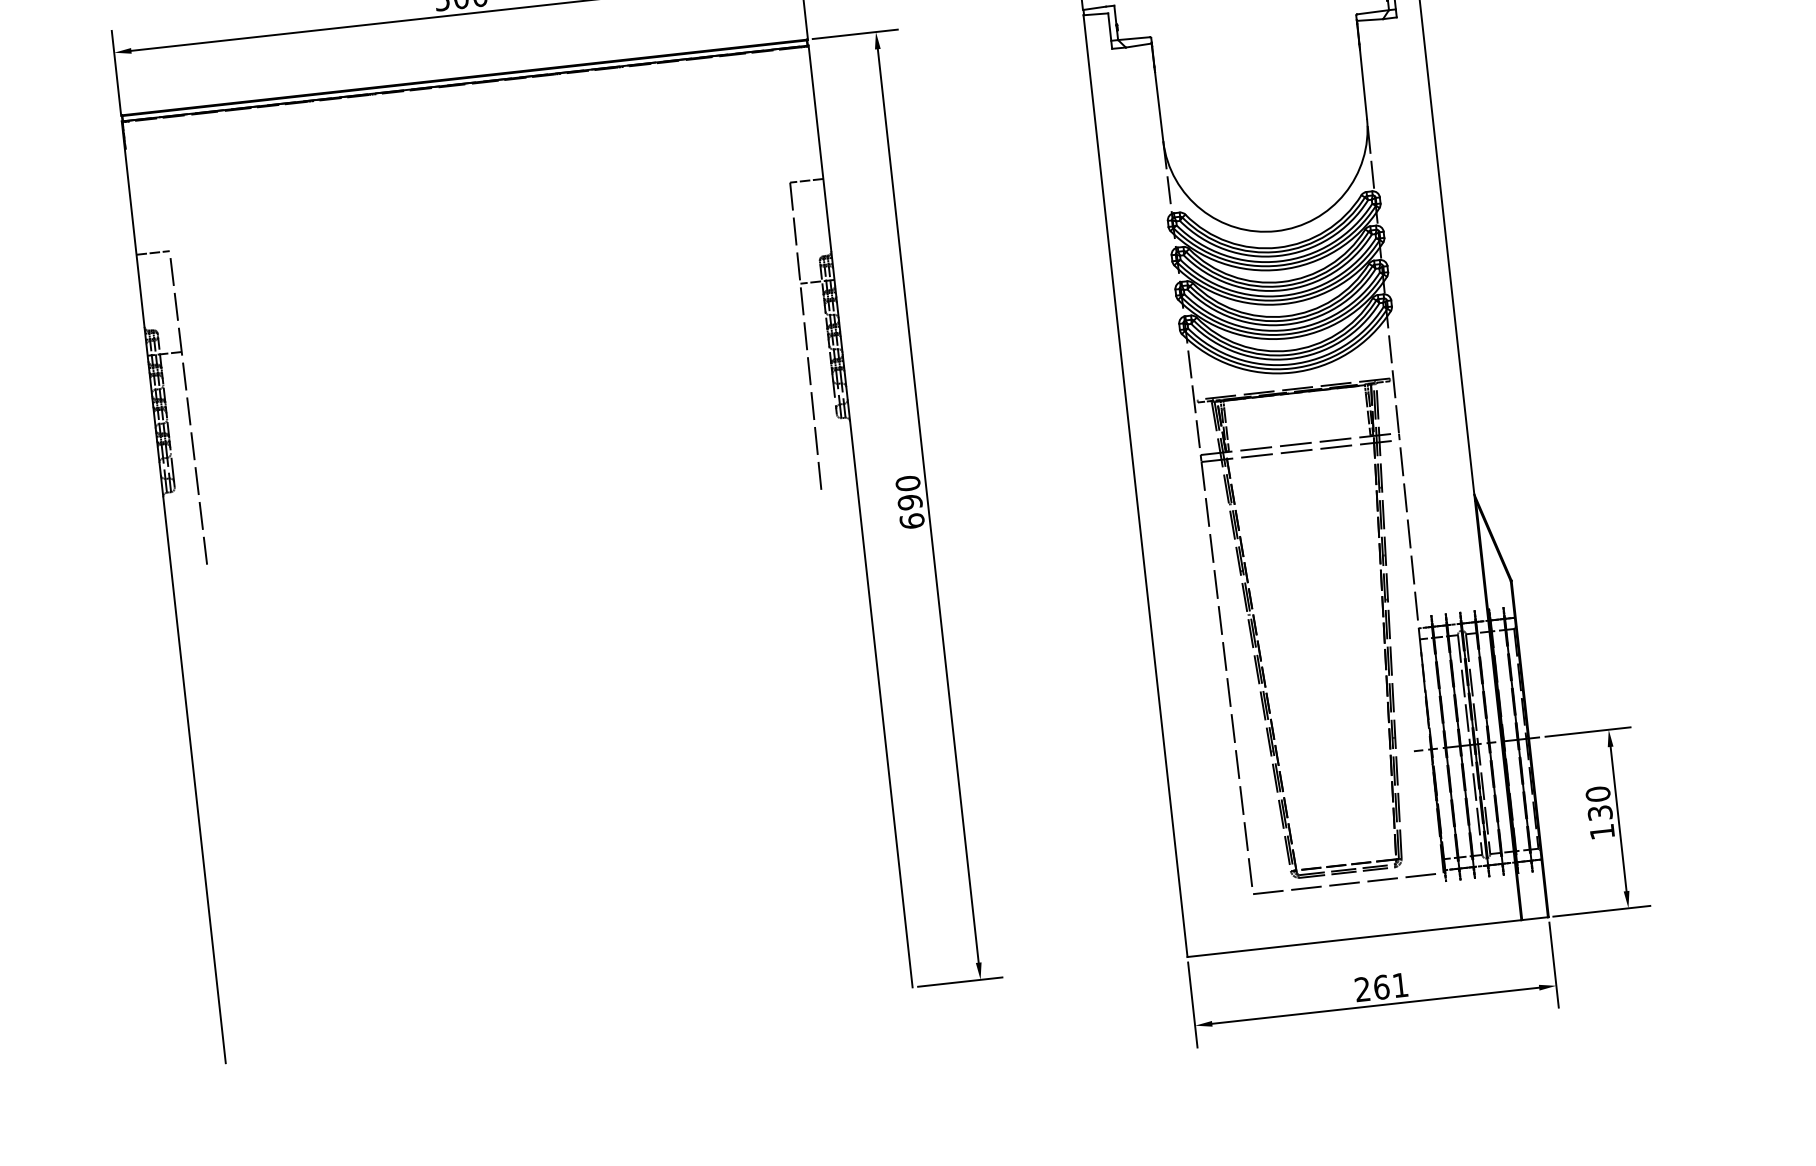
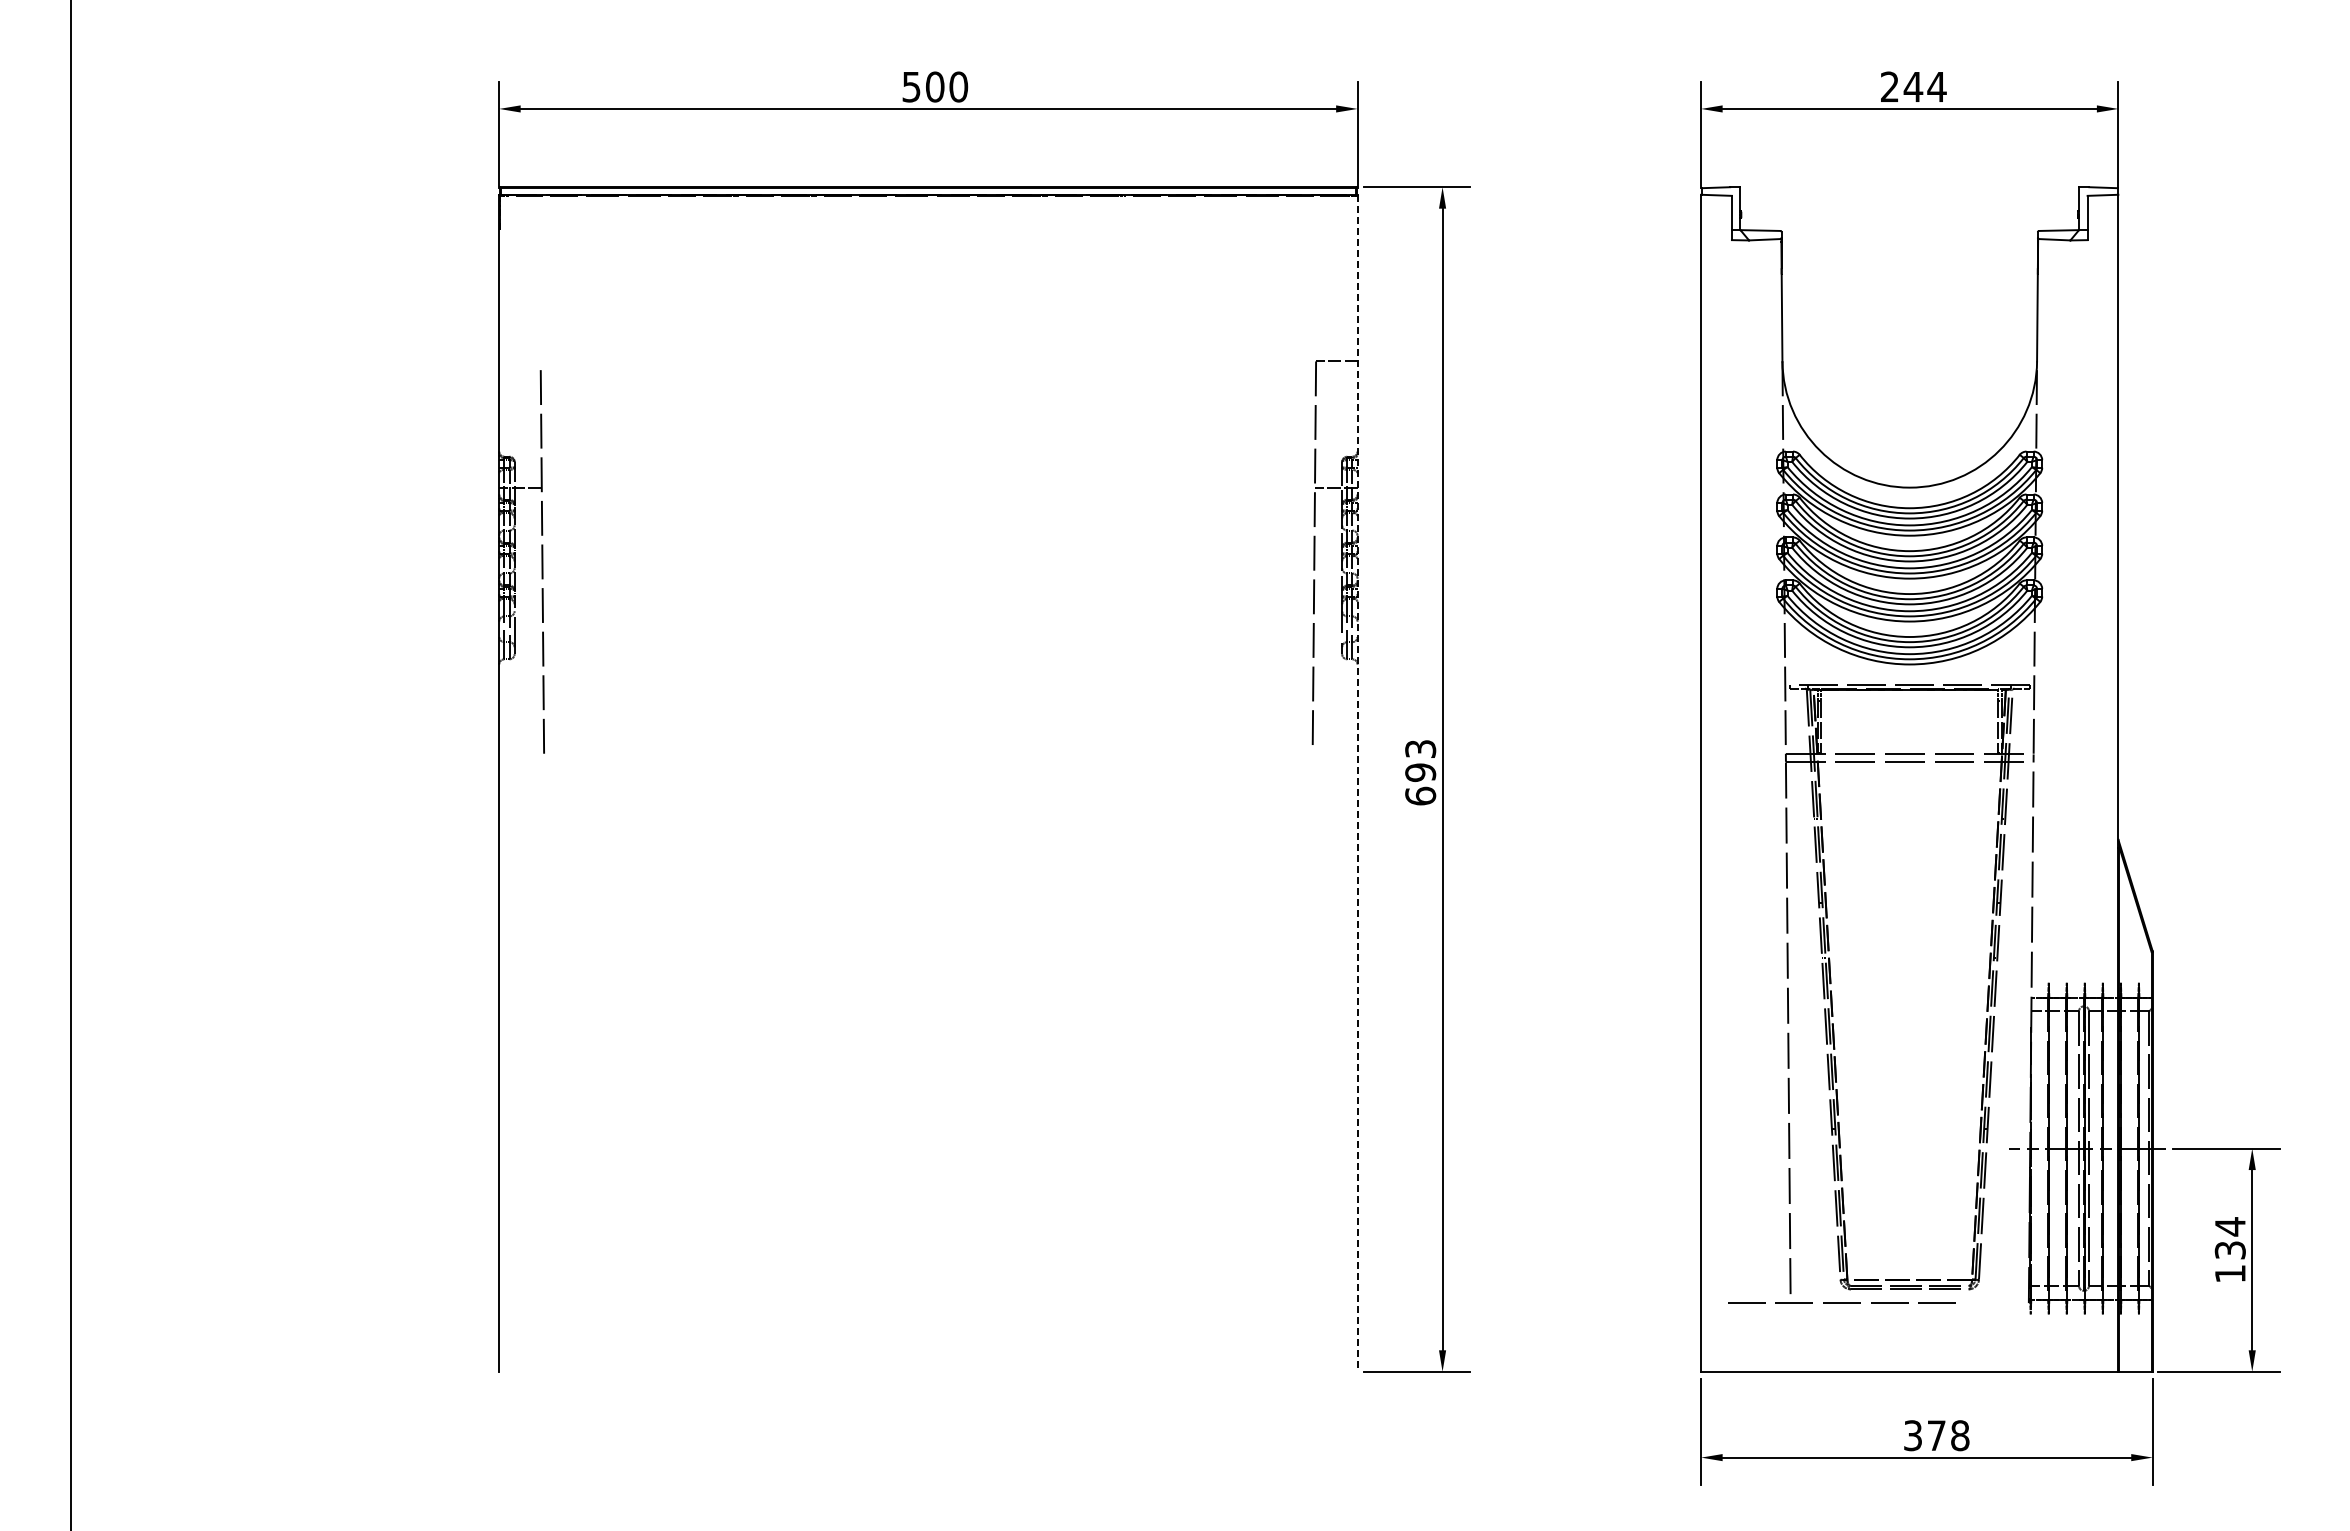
line: (152, 253) -> (519, 361), removed
text: (907, 483) -> (1420, 748), 690 -> 693
line: (860, 516) -> (1357, 783), solid -> dashed
text: (1597, 794) -> (2229, 1226), 130 -> 134
line: (1344, 883) -> (1841, 1302), moved
text: (1381, 987) -> (1936, 1435), 261 -> 378

